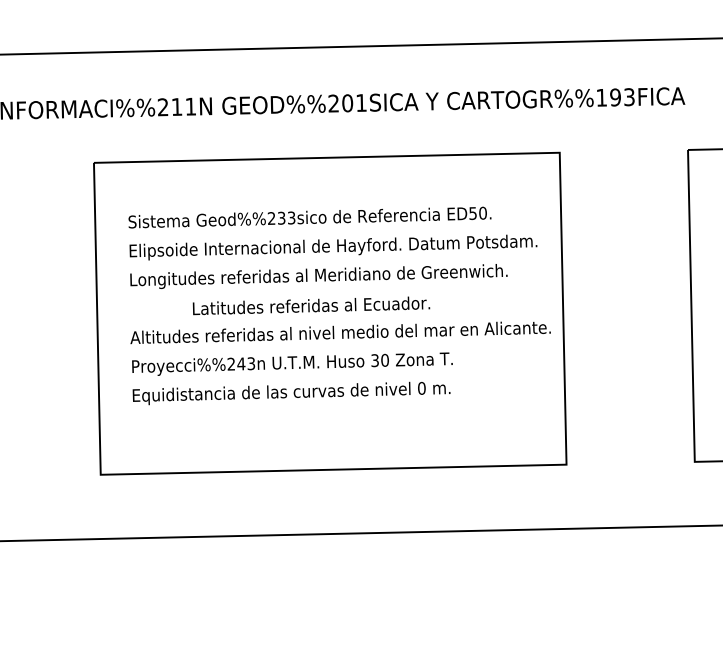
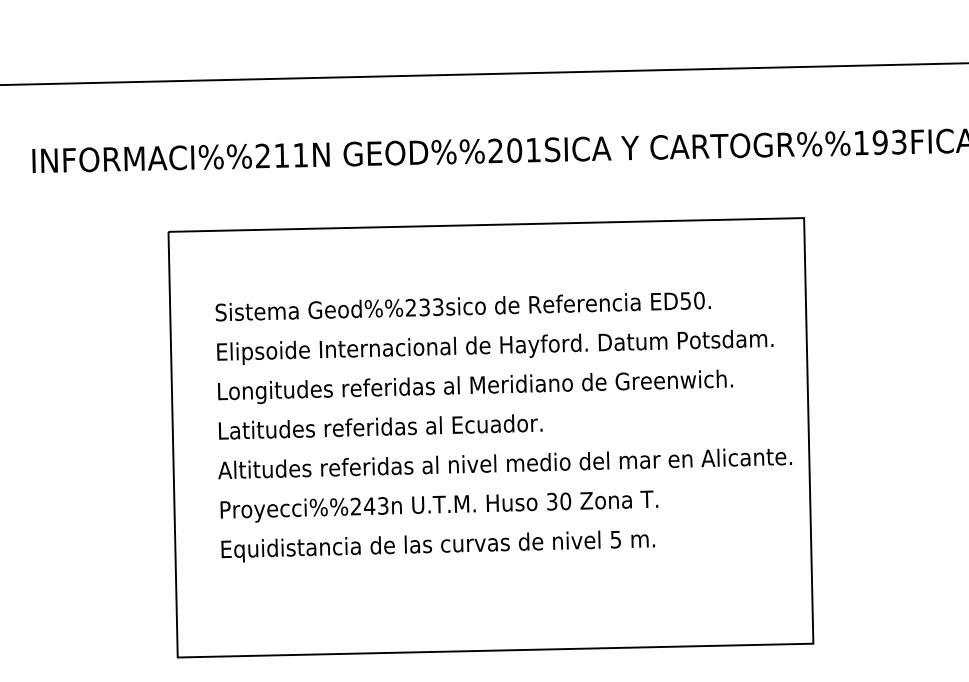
text: (311, 305) -> (380, 426), moved
text: (421, 387) -> (615, 538), 0 -> 5

